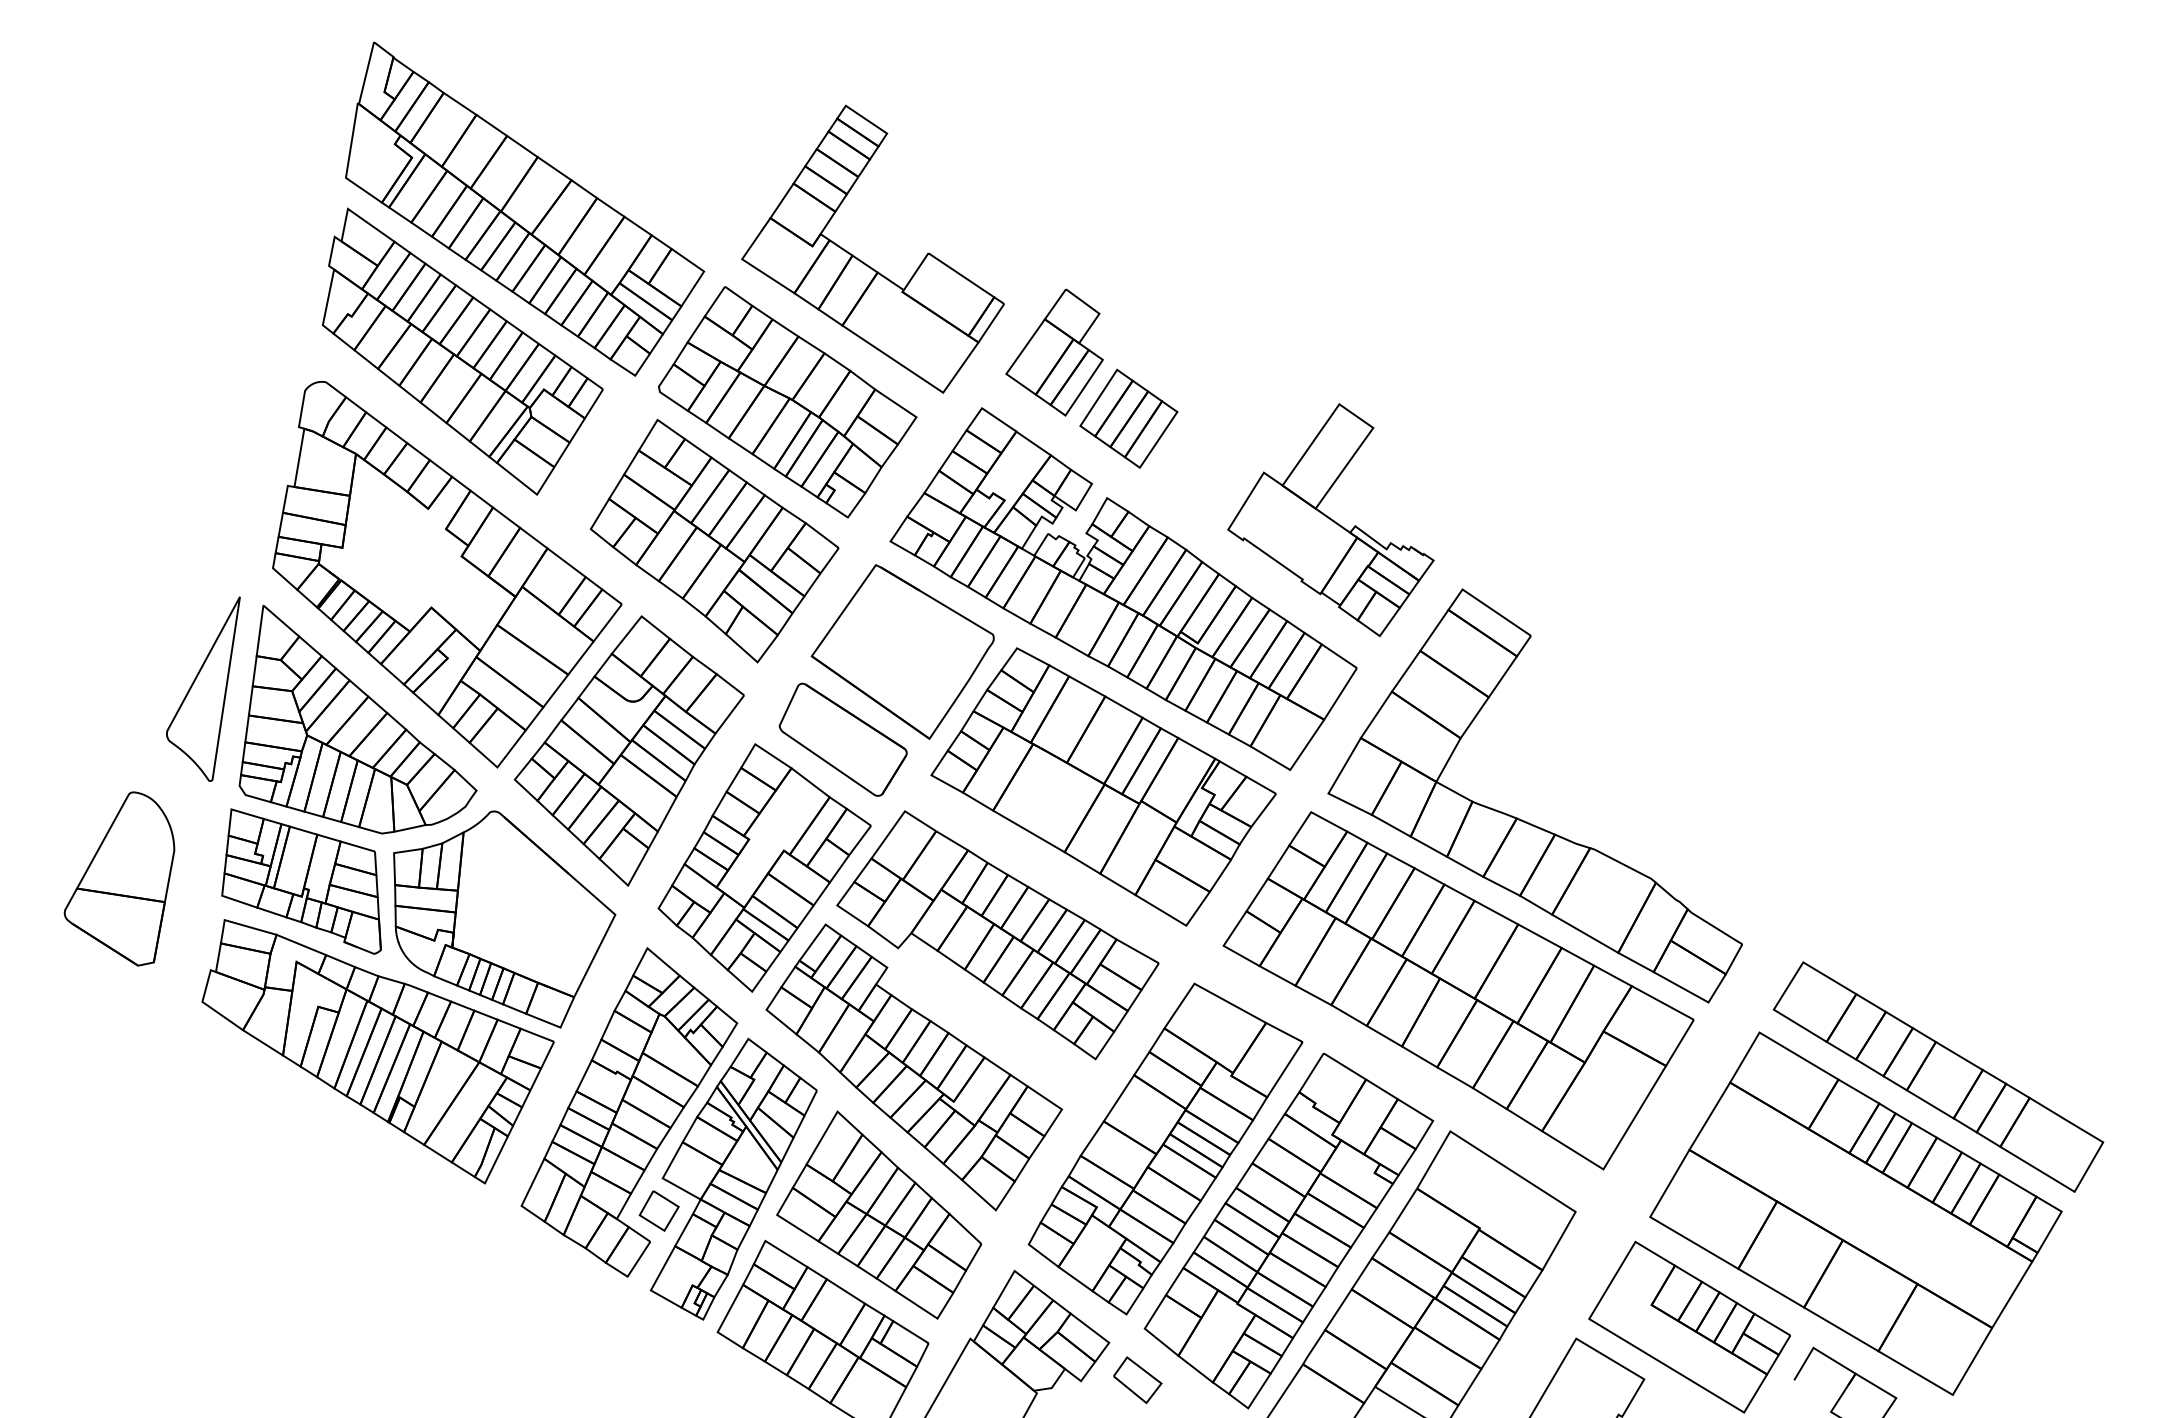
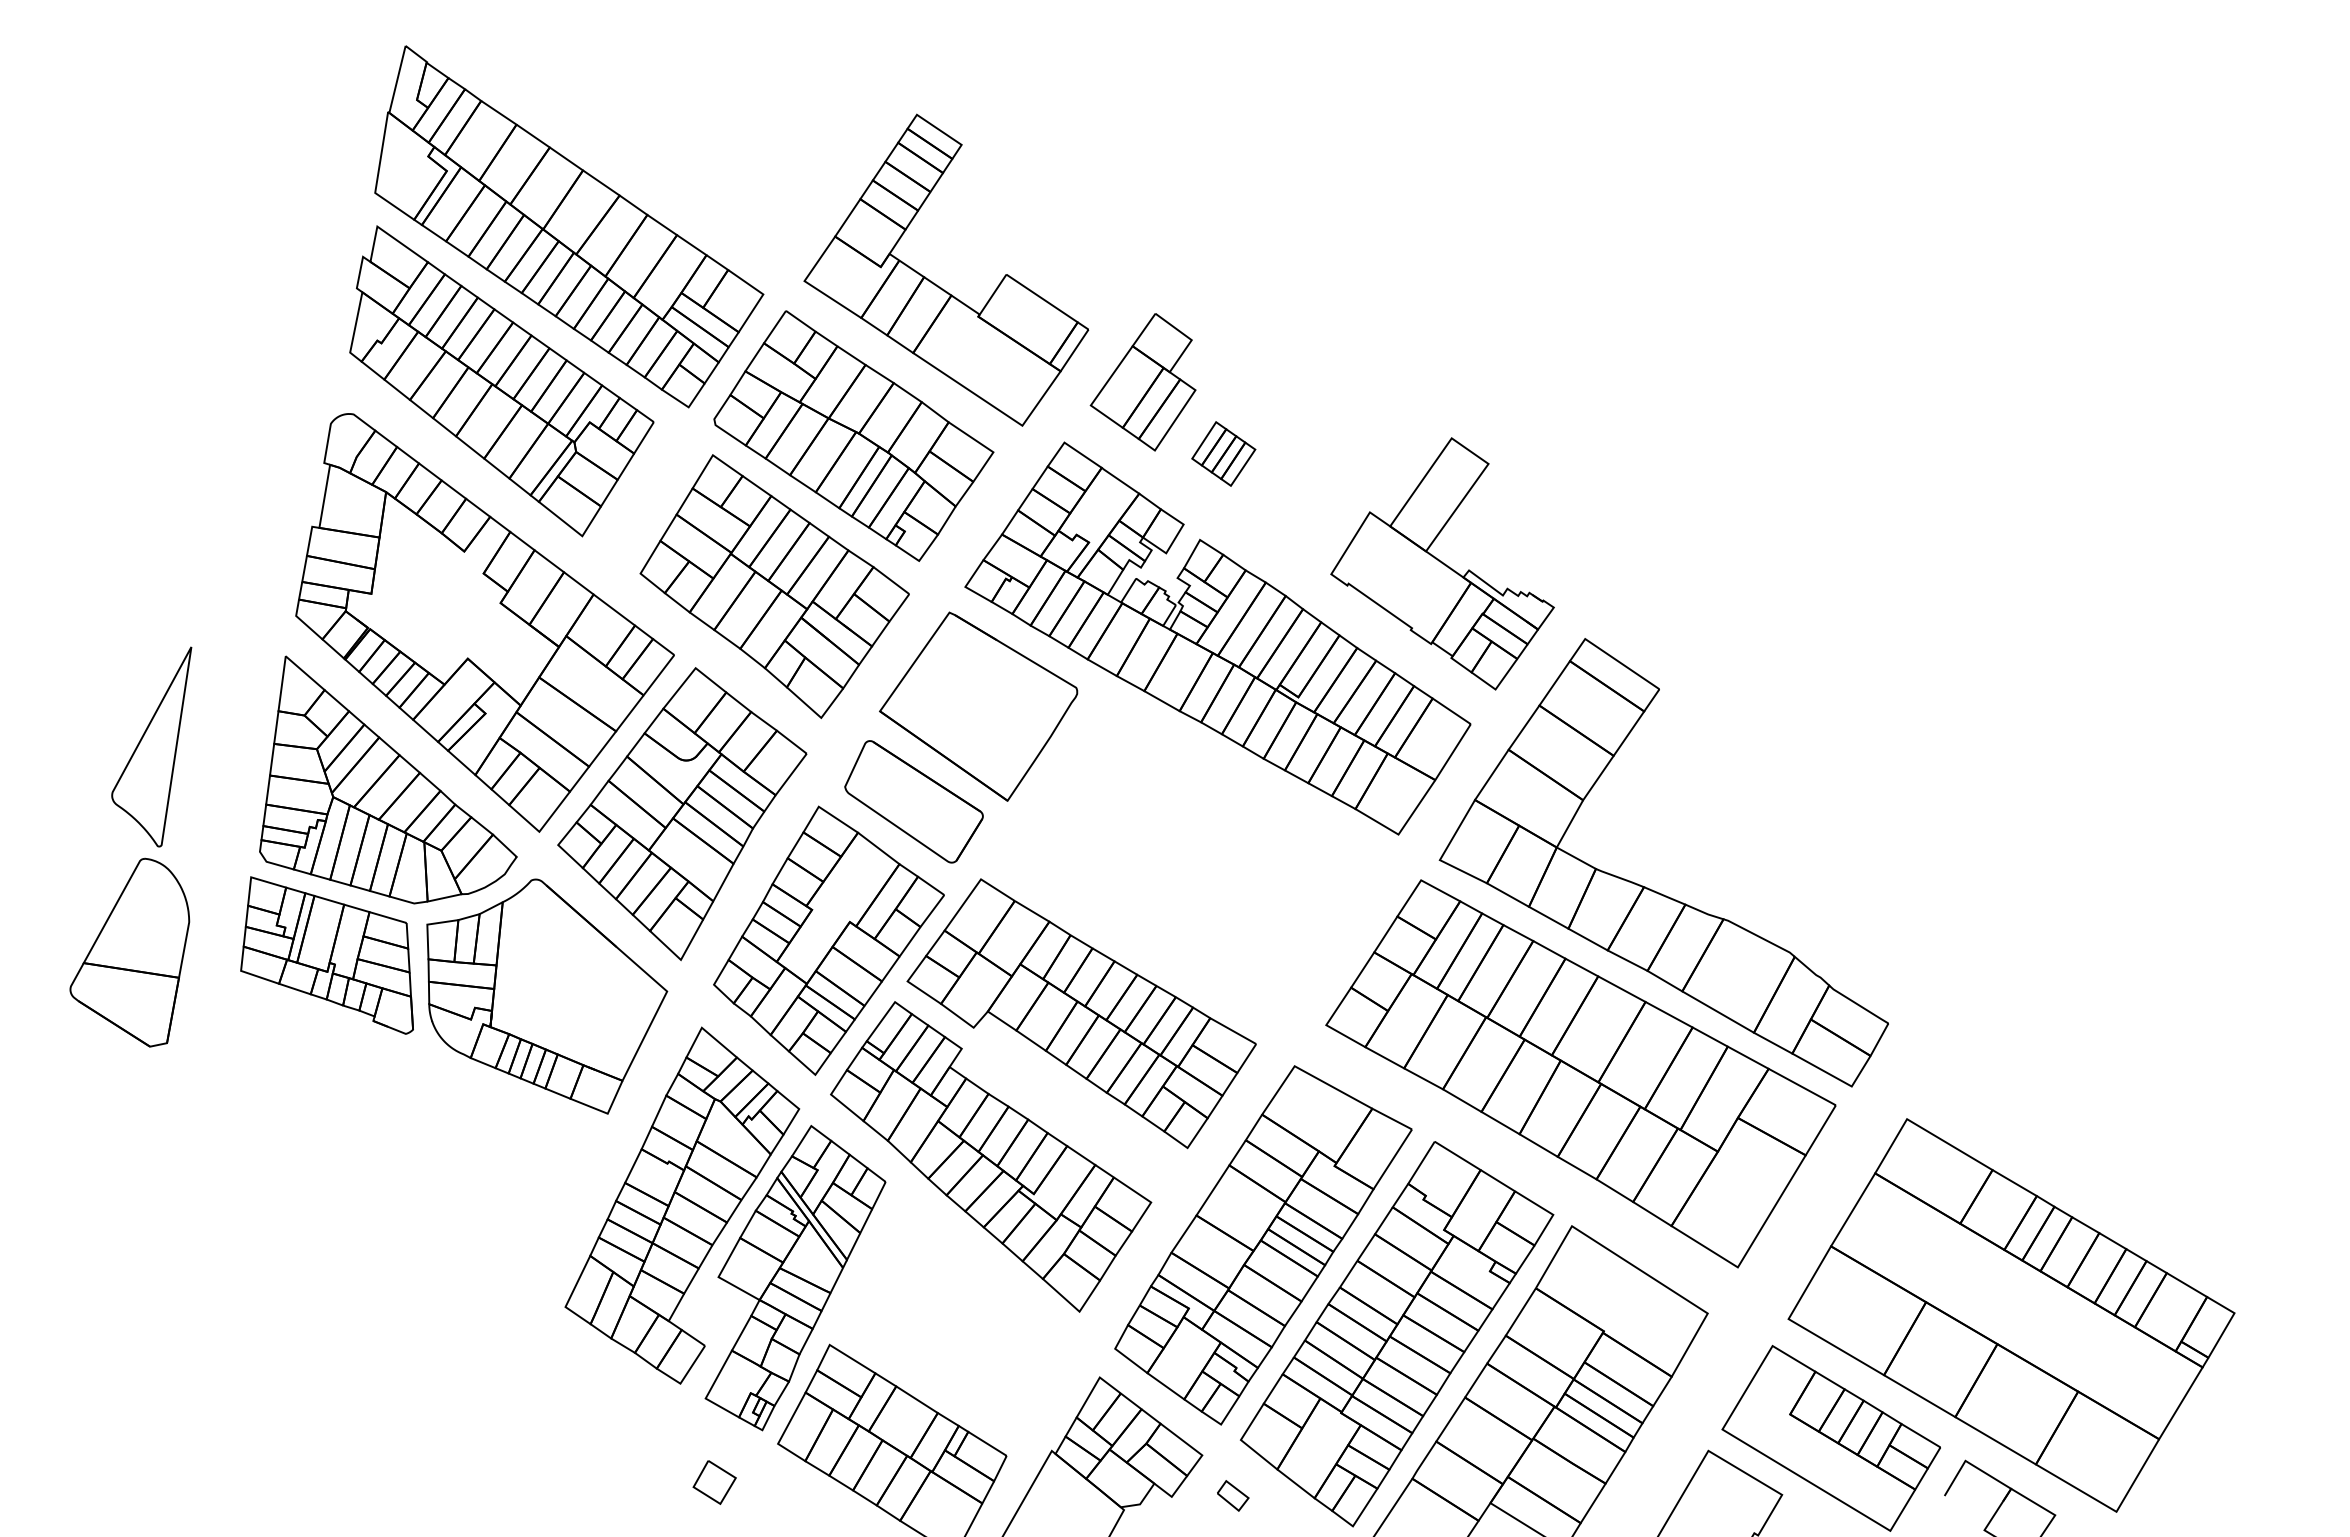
part: (1128, 418) -> (1223, 453), size x0.6
part: (203, 688) -> (151, 746), moved
part: (1102, 786) -> (1195, 852), removed
part: (377, 1051) -> (409, 1139), removed
part: (1938, 1077) -> (2100, 1167), removed
part: (659, 1211) -> (714, 1482), moved
part: (878, 1214) -> (952, 1316), removed
part: (1137, 1379) -> (1232, 1495), size x0.6

